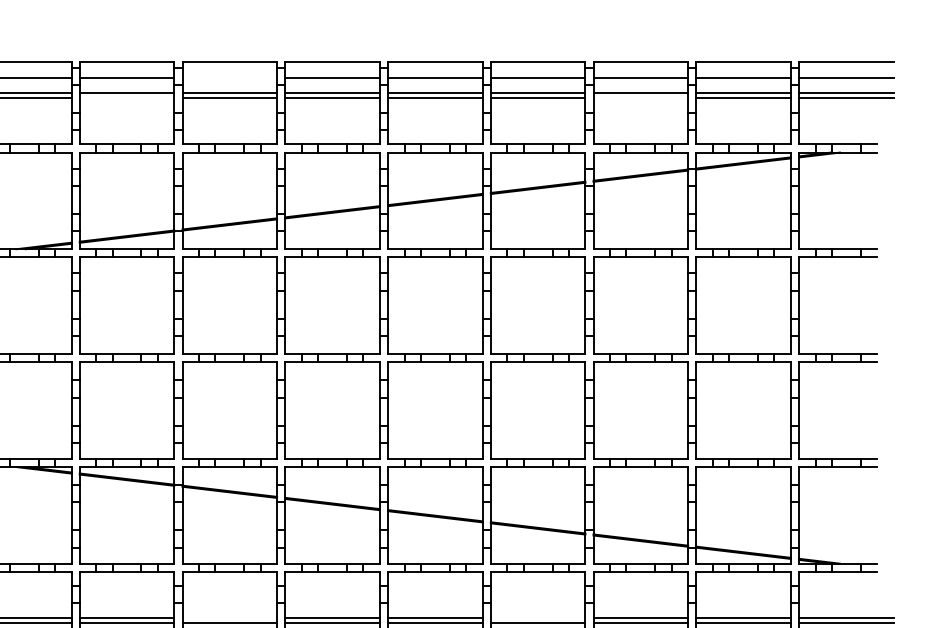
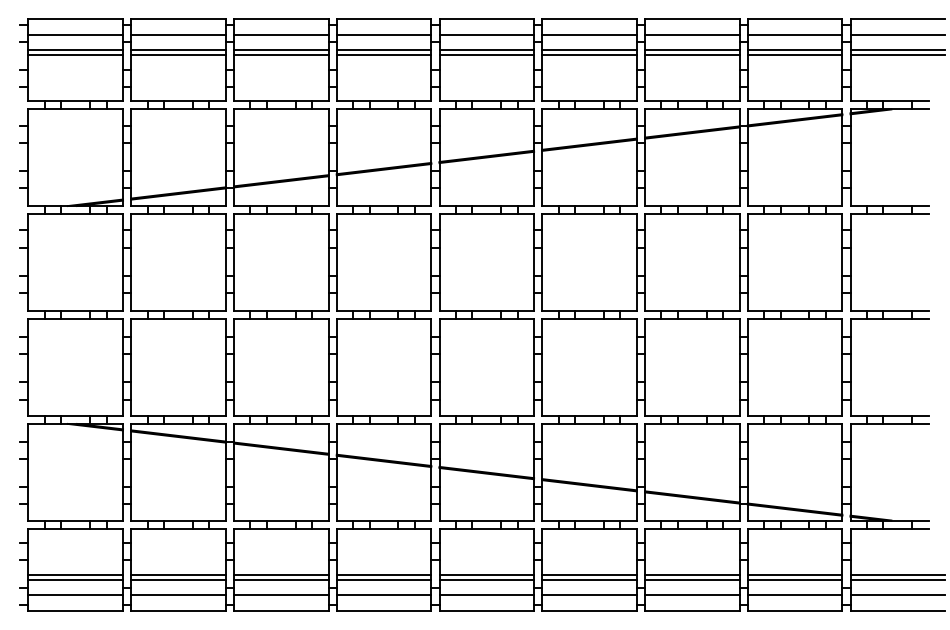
line: (230, 78) -> (281, 35), added
line: (127, 98) -> (178, 55), added
line: (641, 98) -> (692, 55), added
line: (230, 617) -> (281, 574), added
line: (538, 617) -> (589, 574), added

